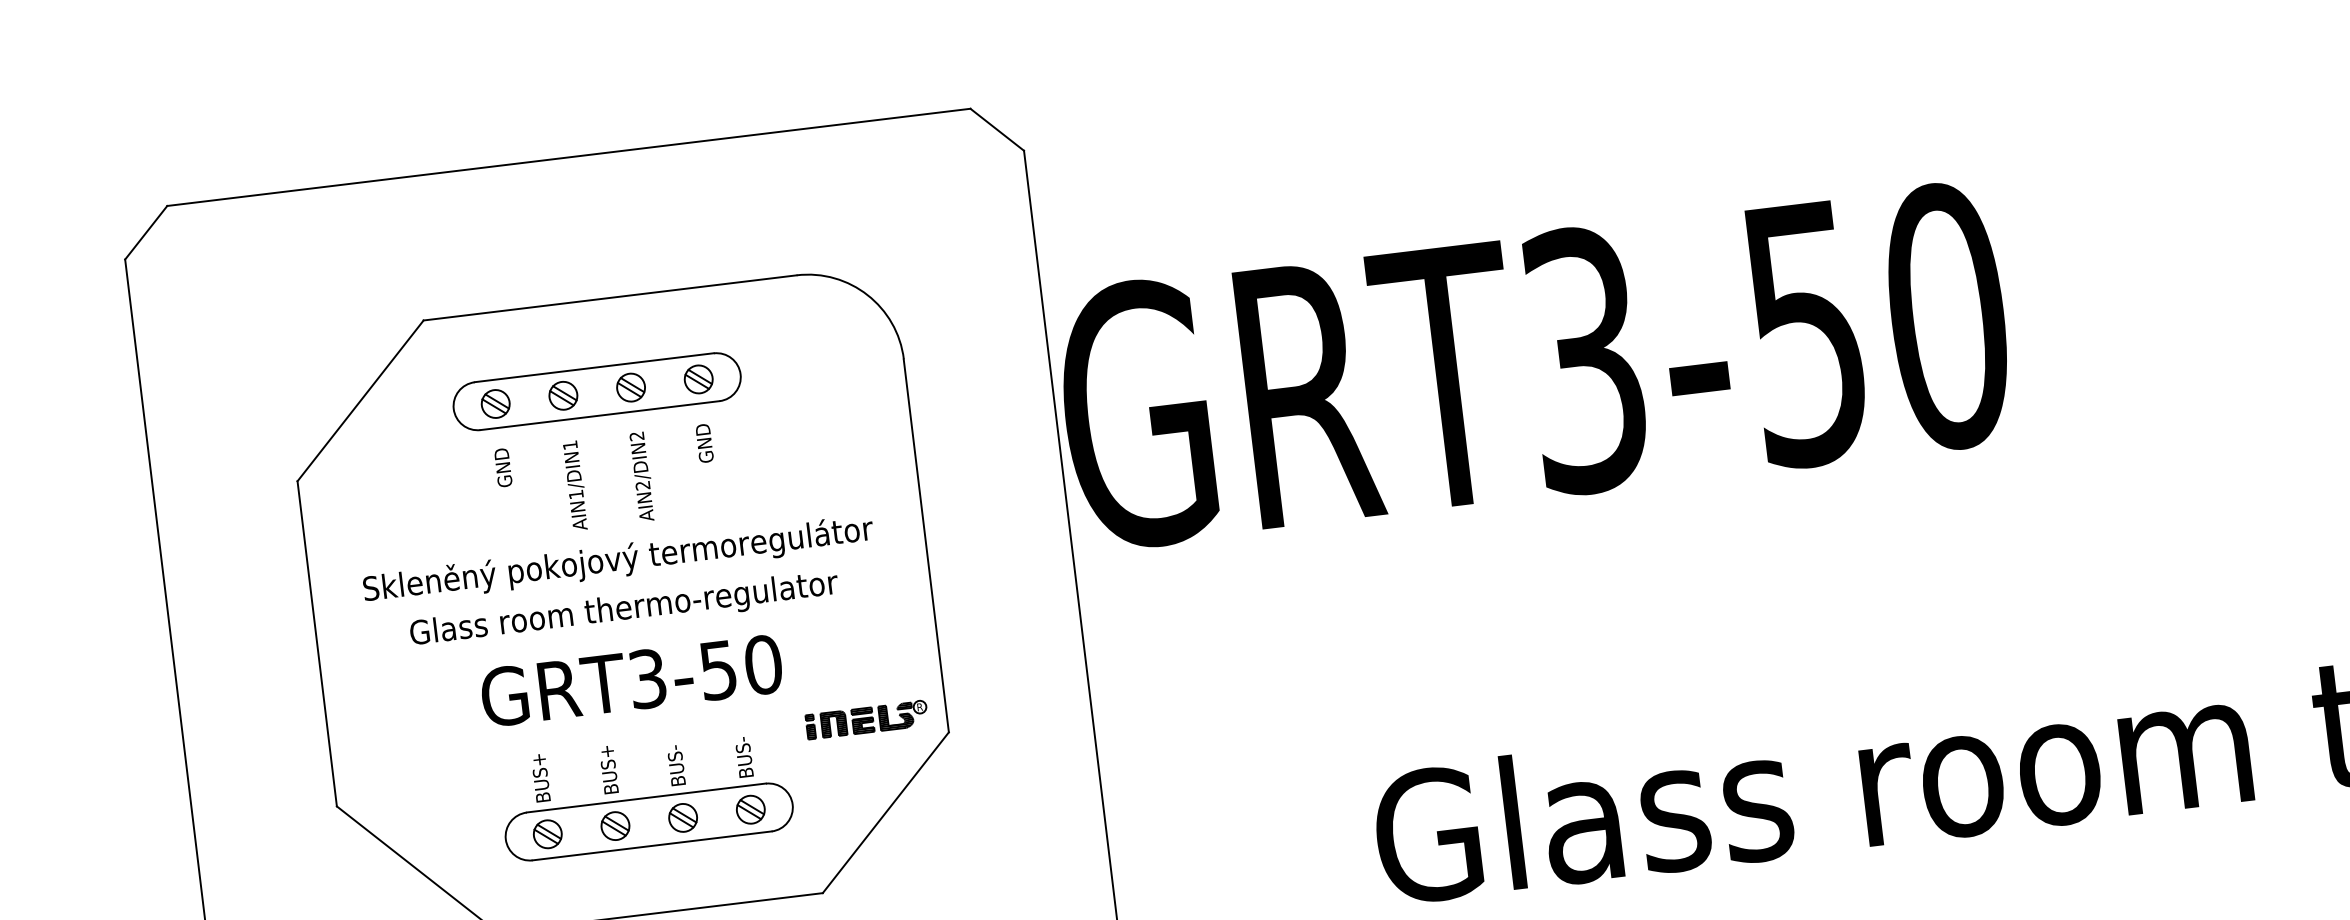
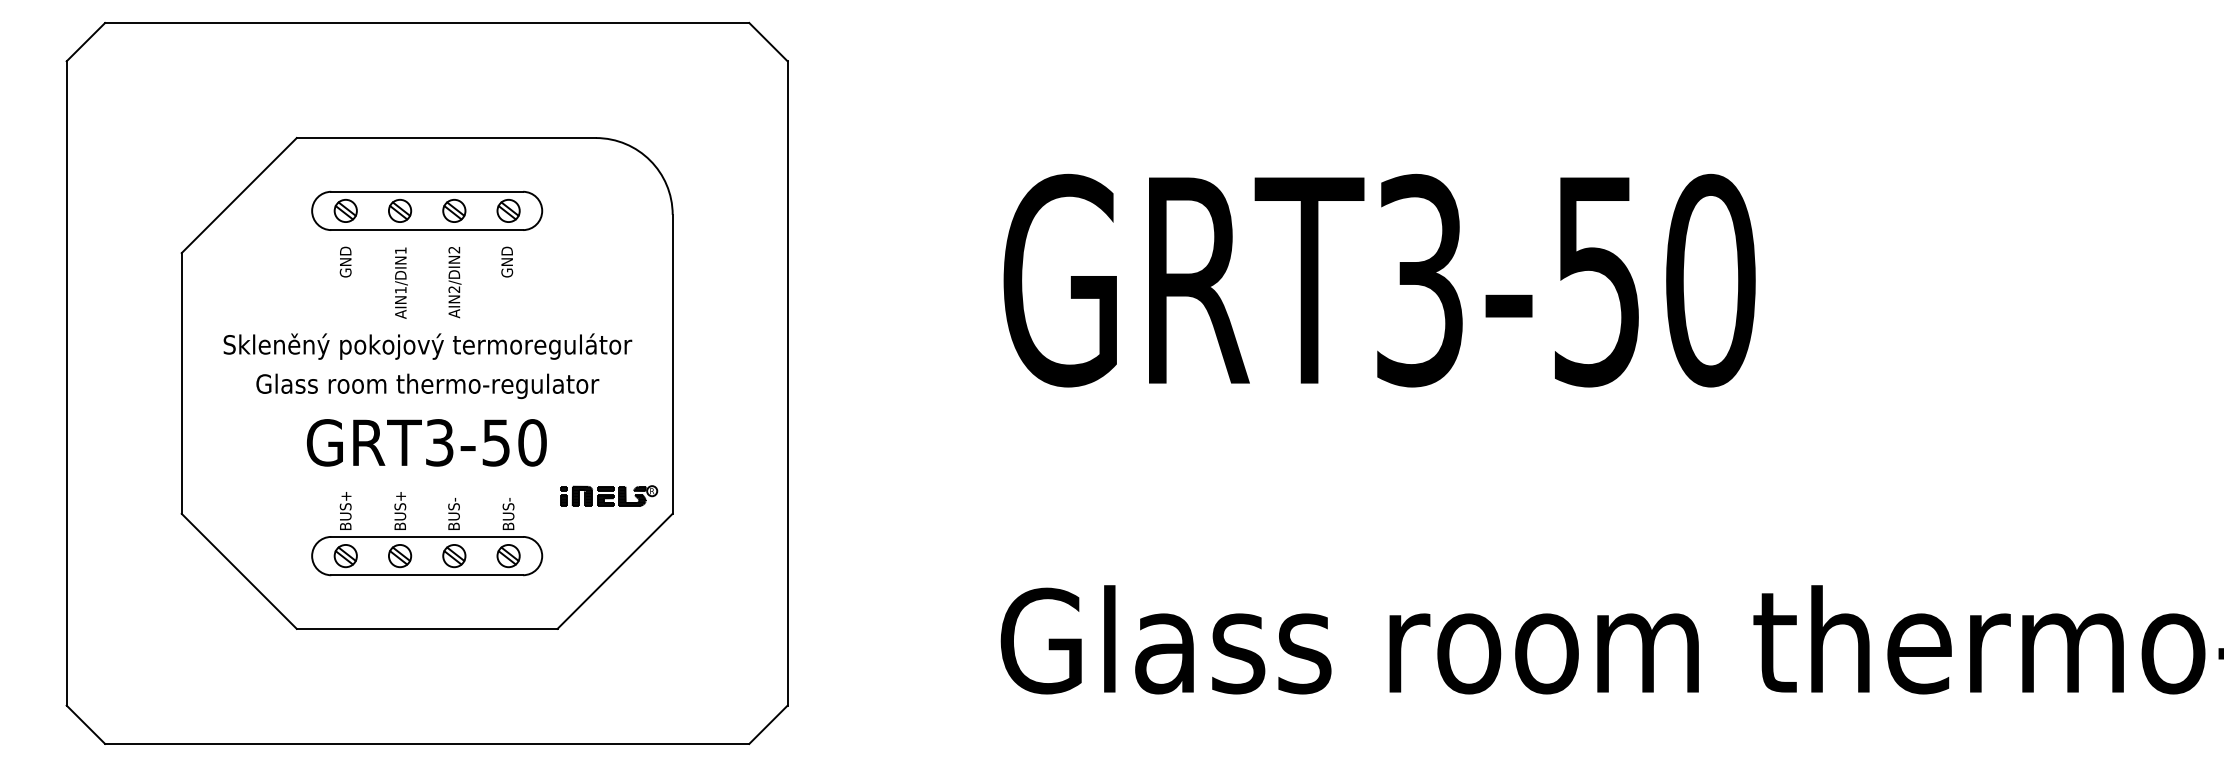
text: (1534, 366) -> (1379, 280), moved

